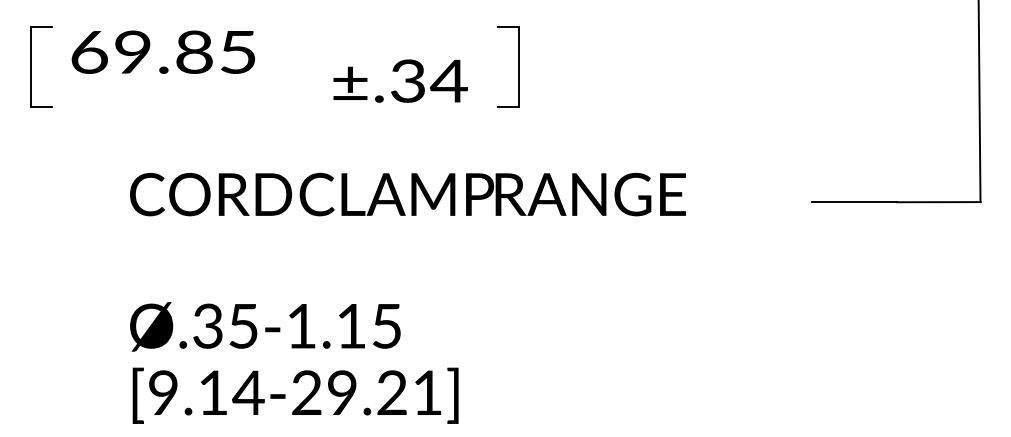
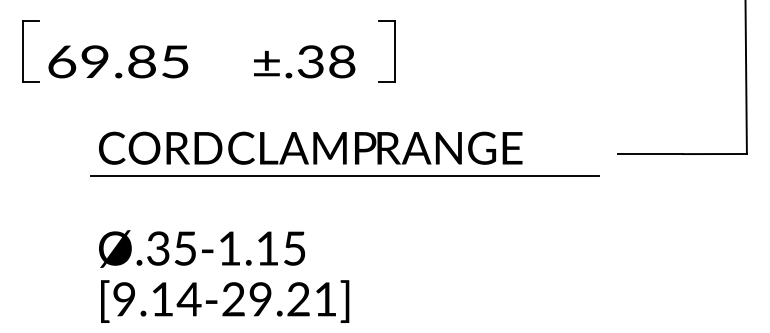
text: (163, 51) -> (118, 61), moved
text: (448, 80) -> (341, 61), ±.34 -> ±.38
line: (453, 231) -> (345, 176), added

